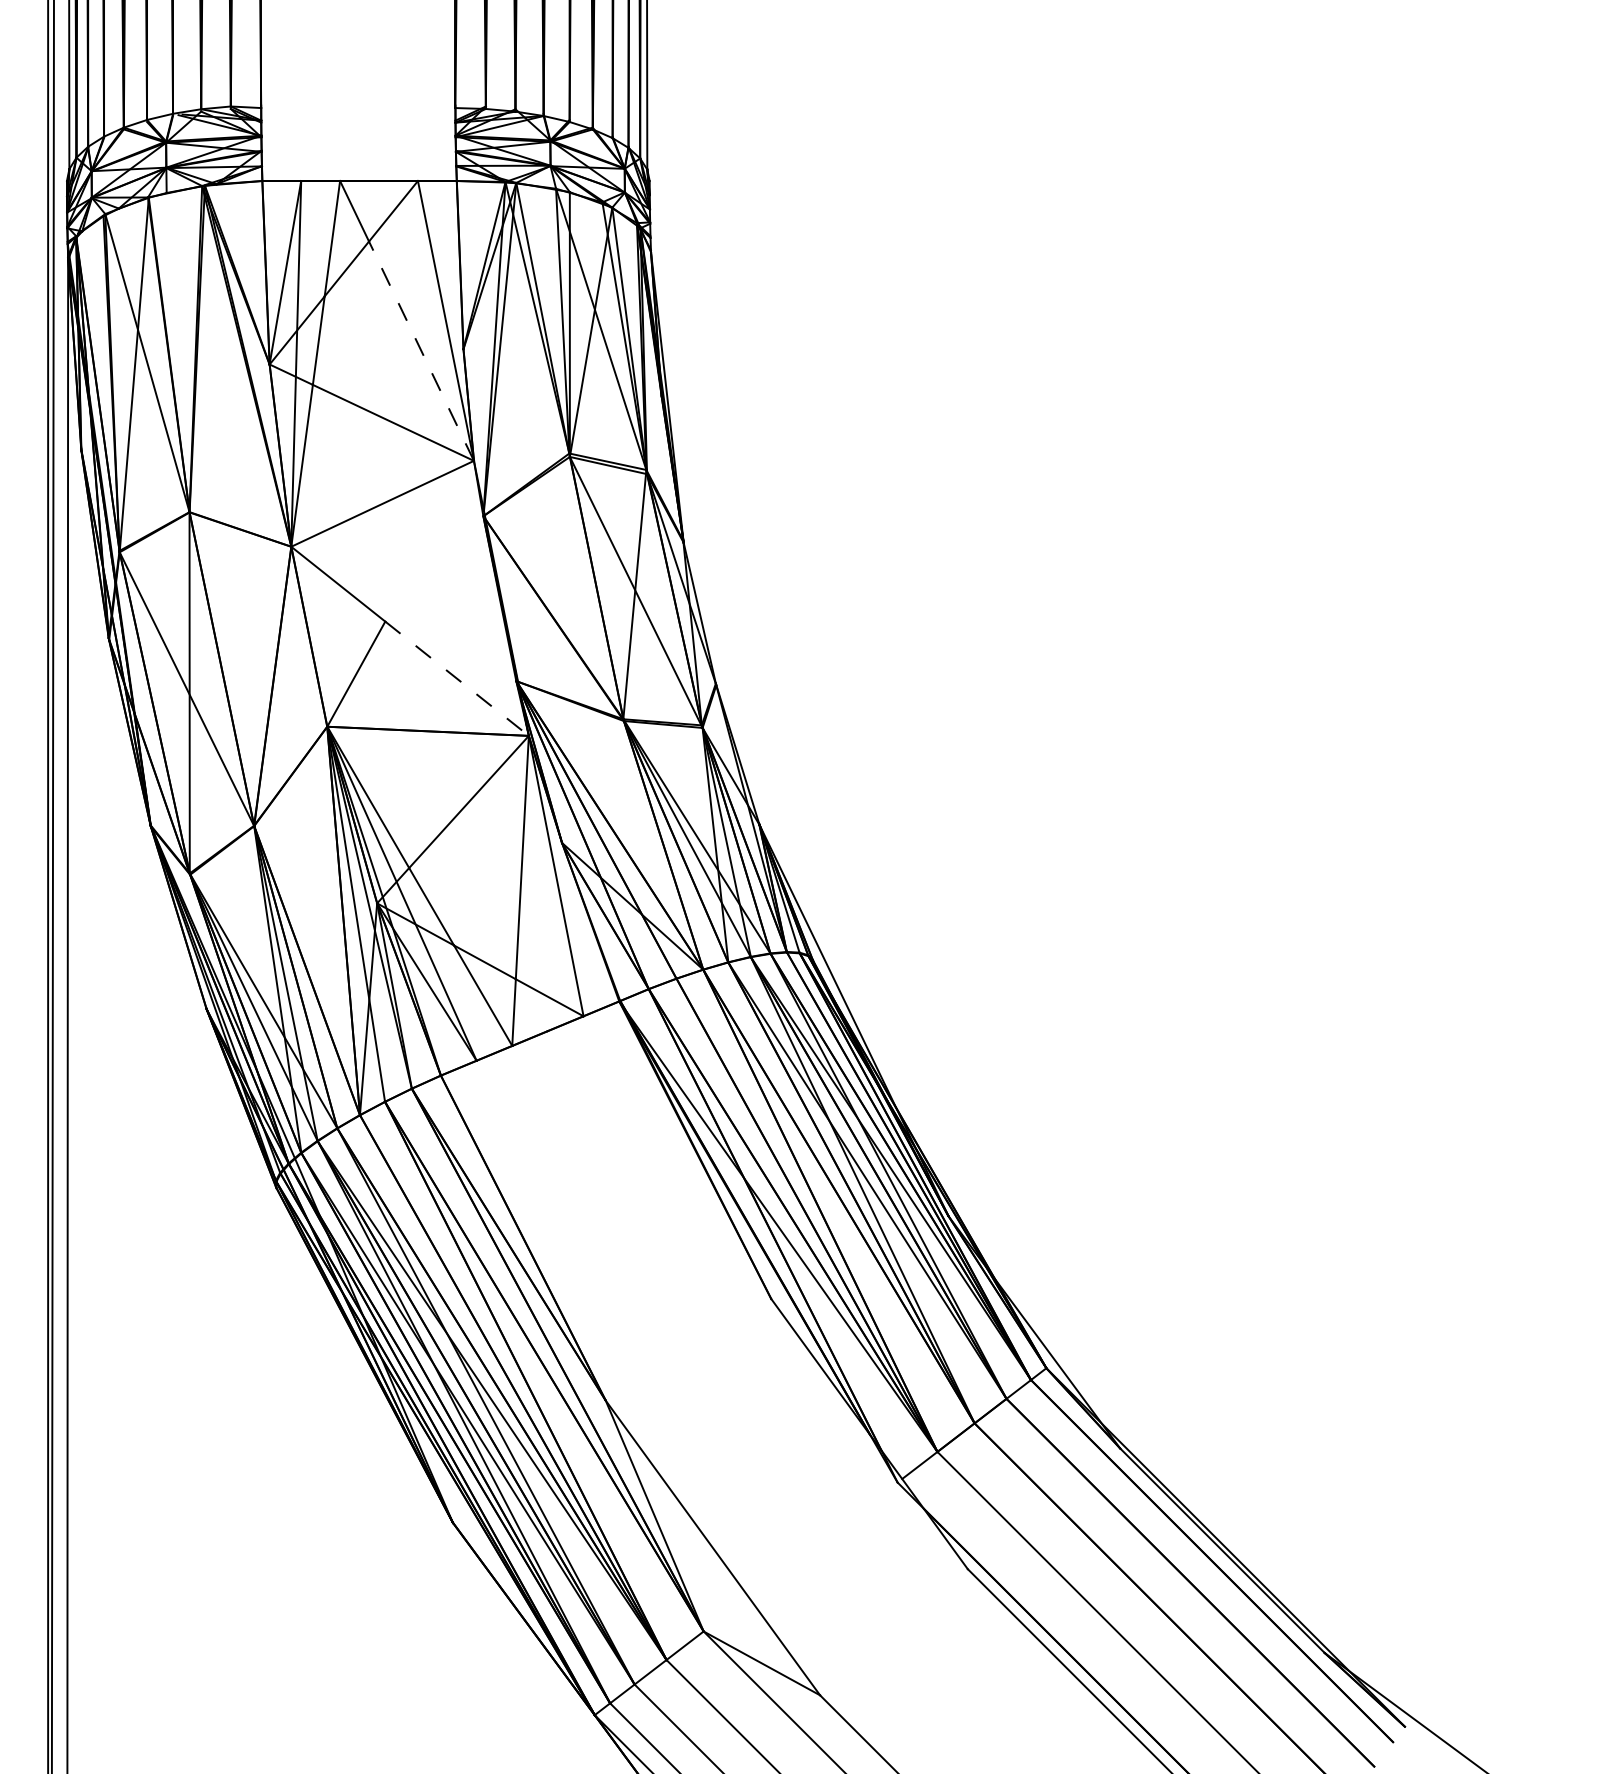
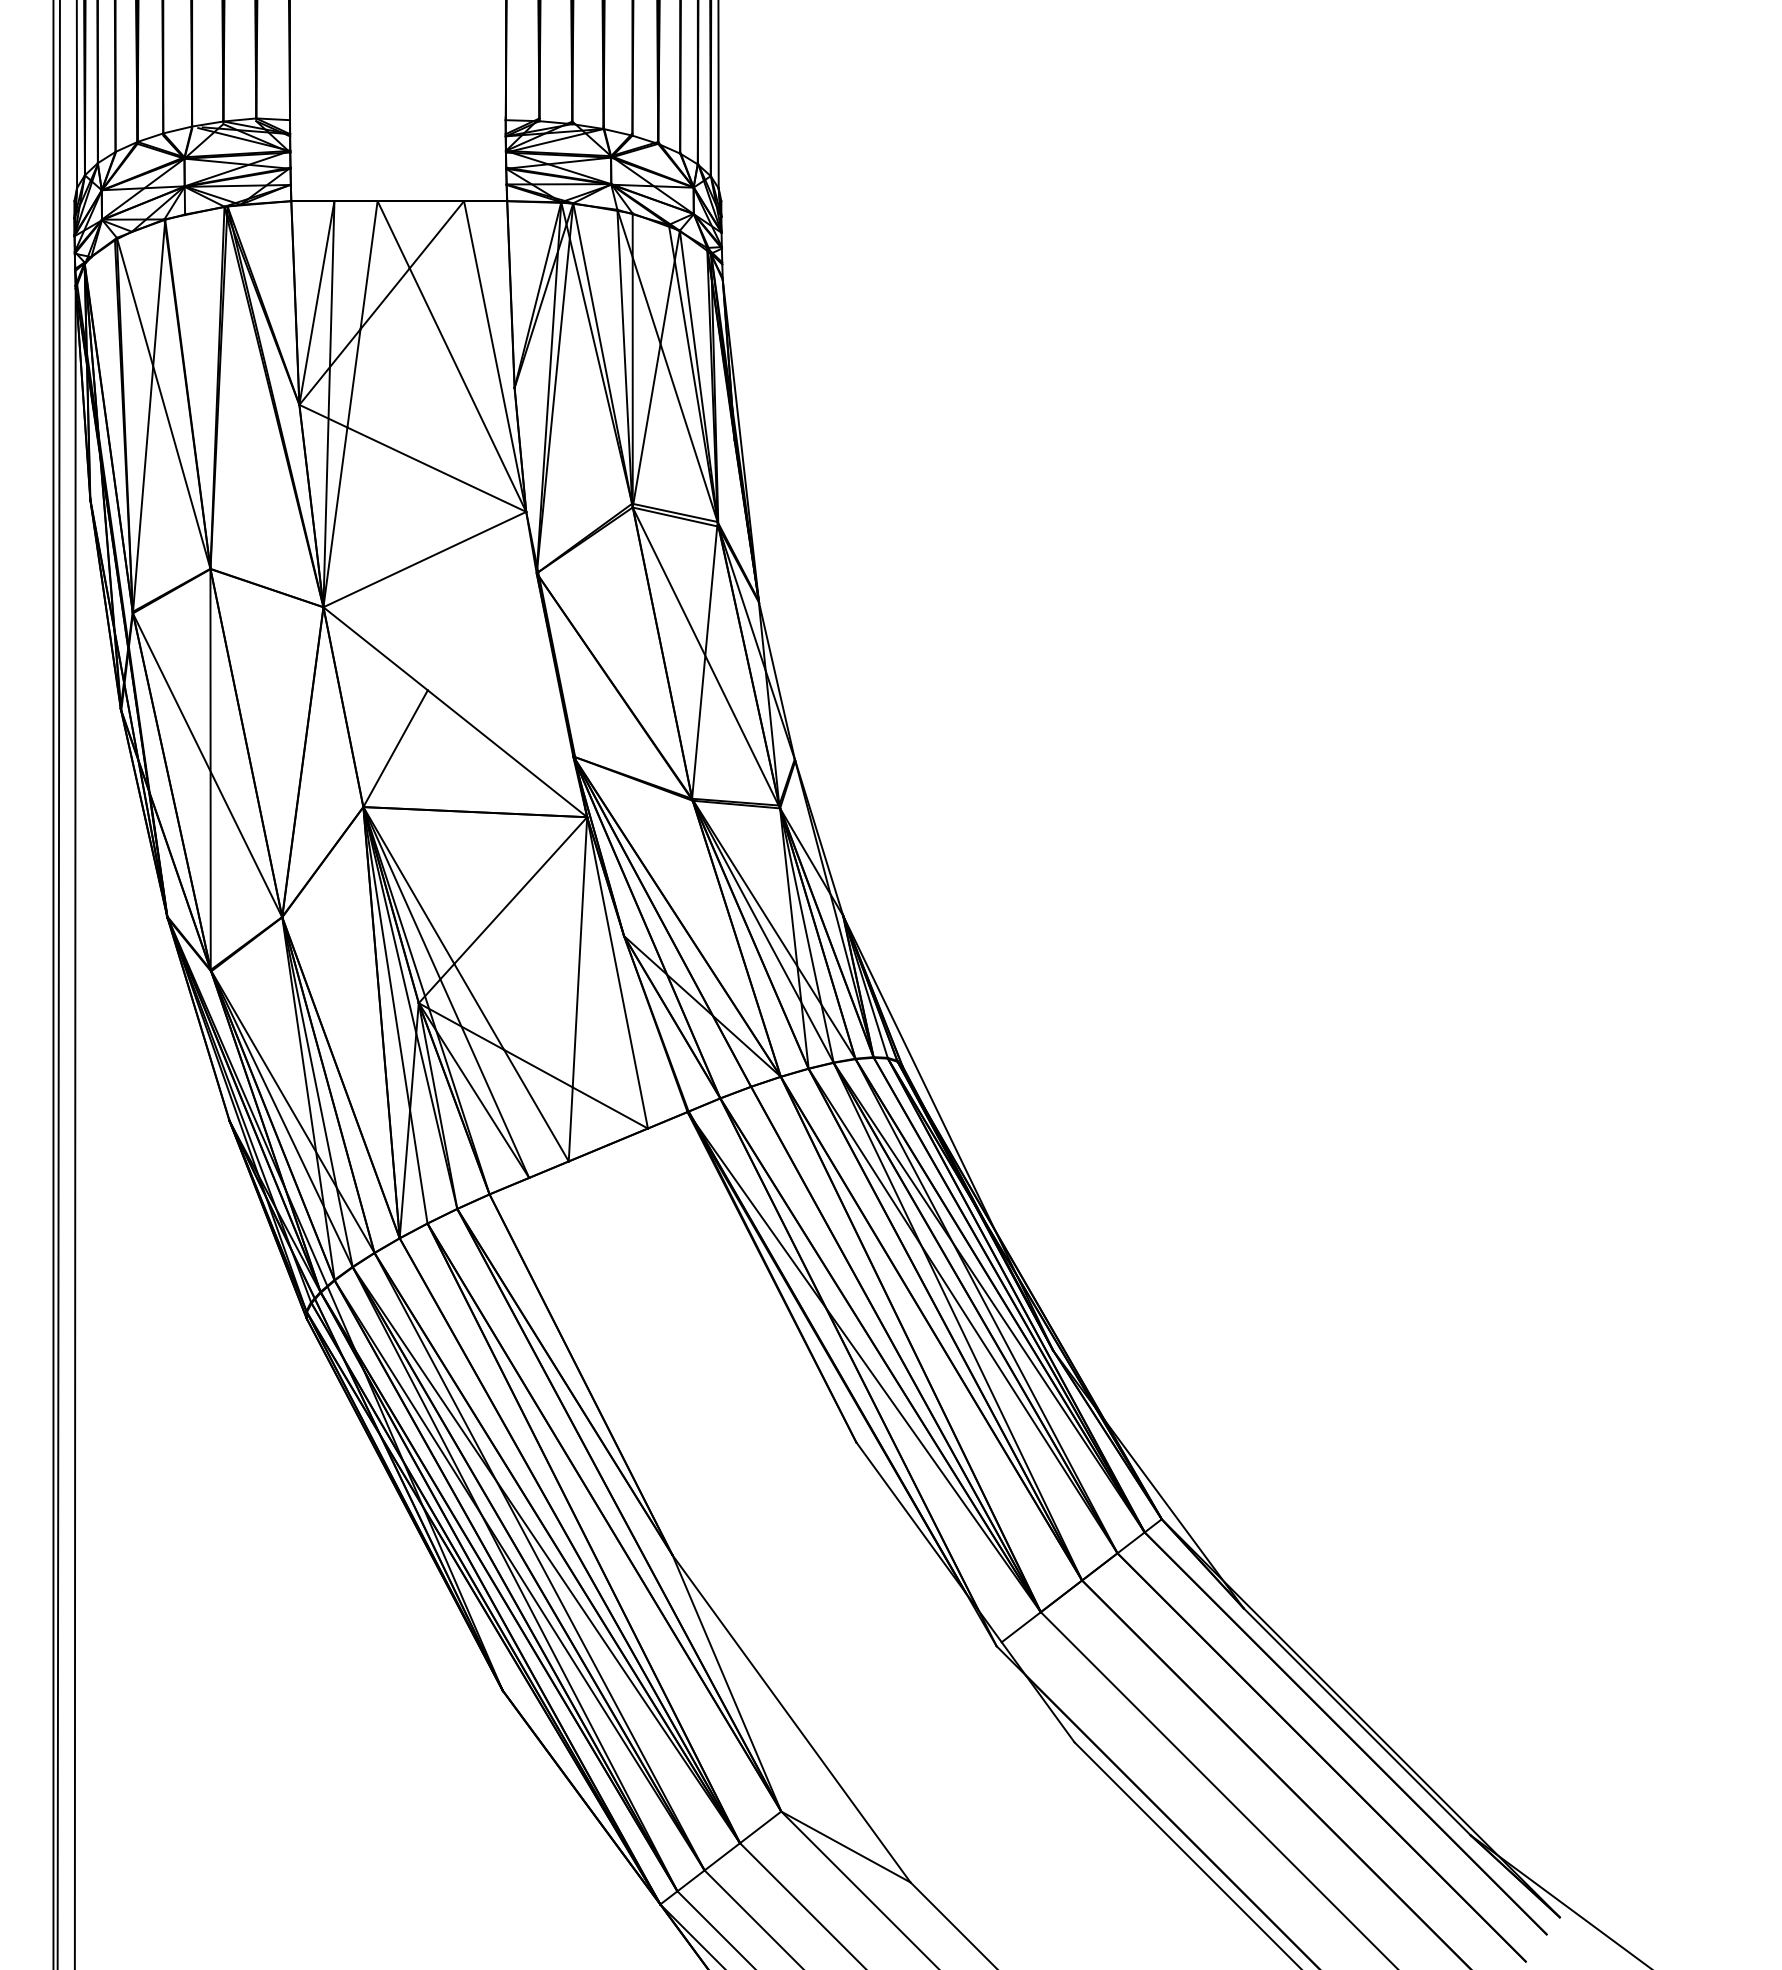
line: (421, 351) -> (468, 390), dashed -> solid
line: (457, 678) -> (507, 753), dashed -> solid

